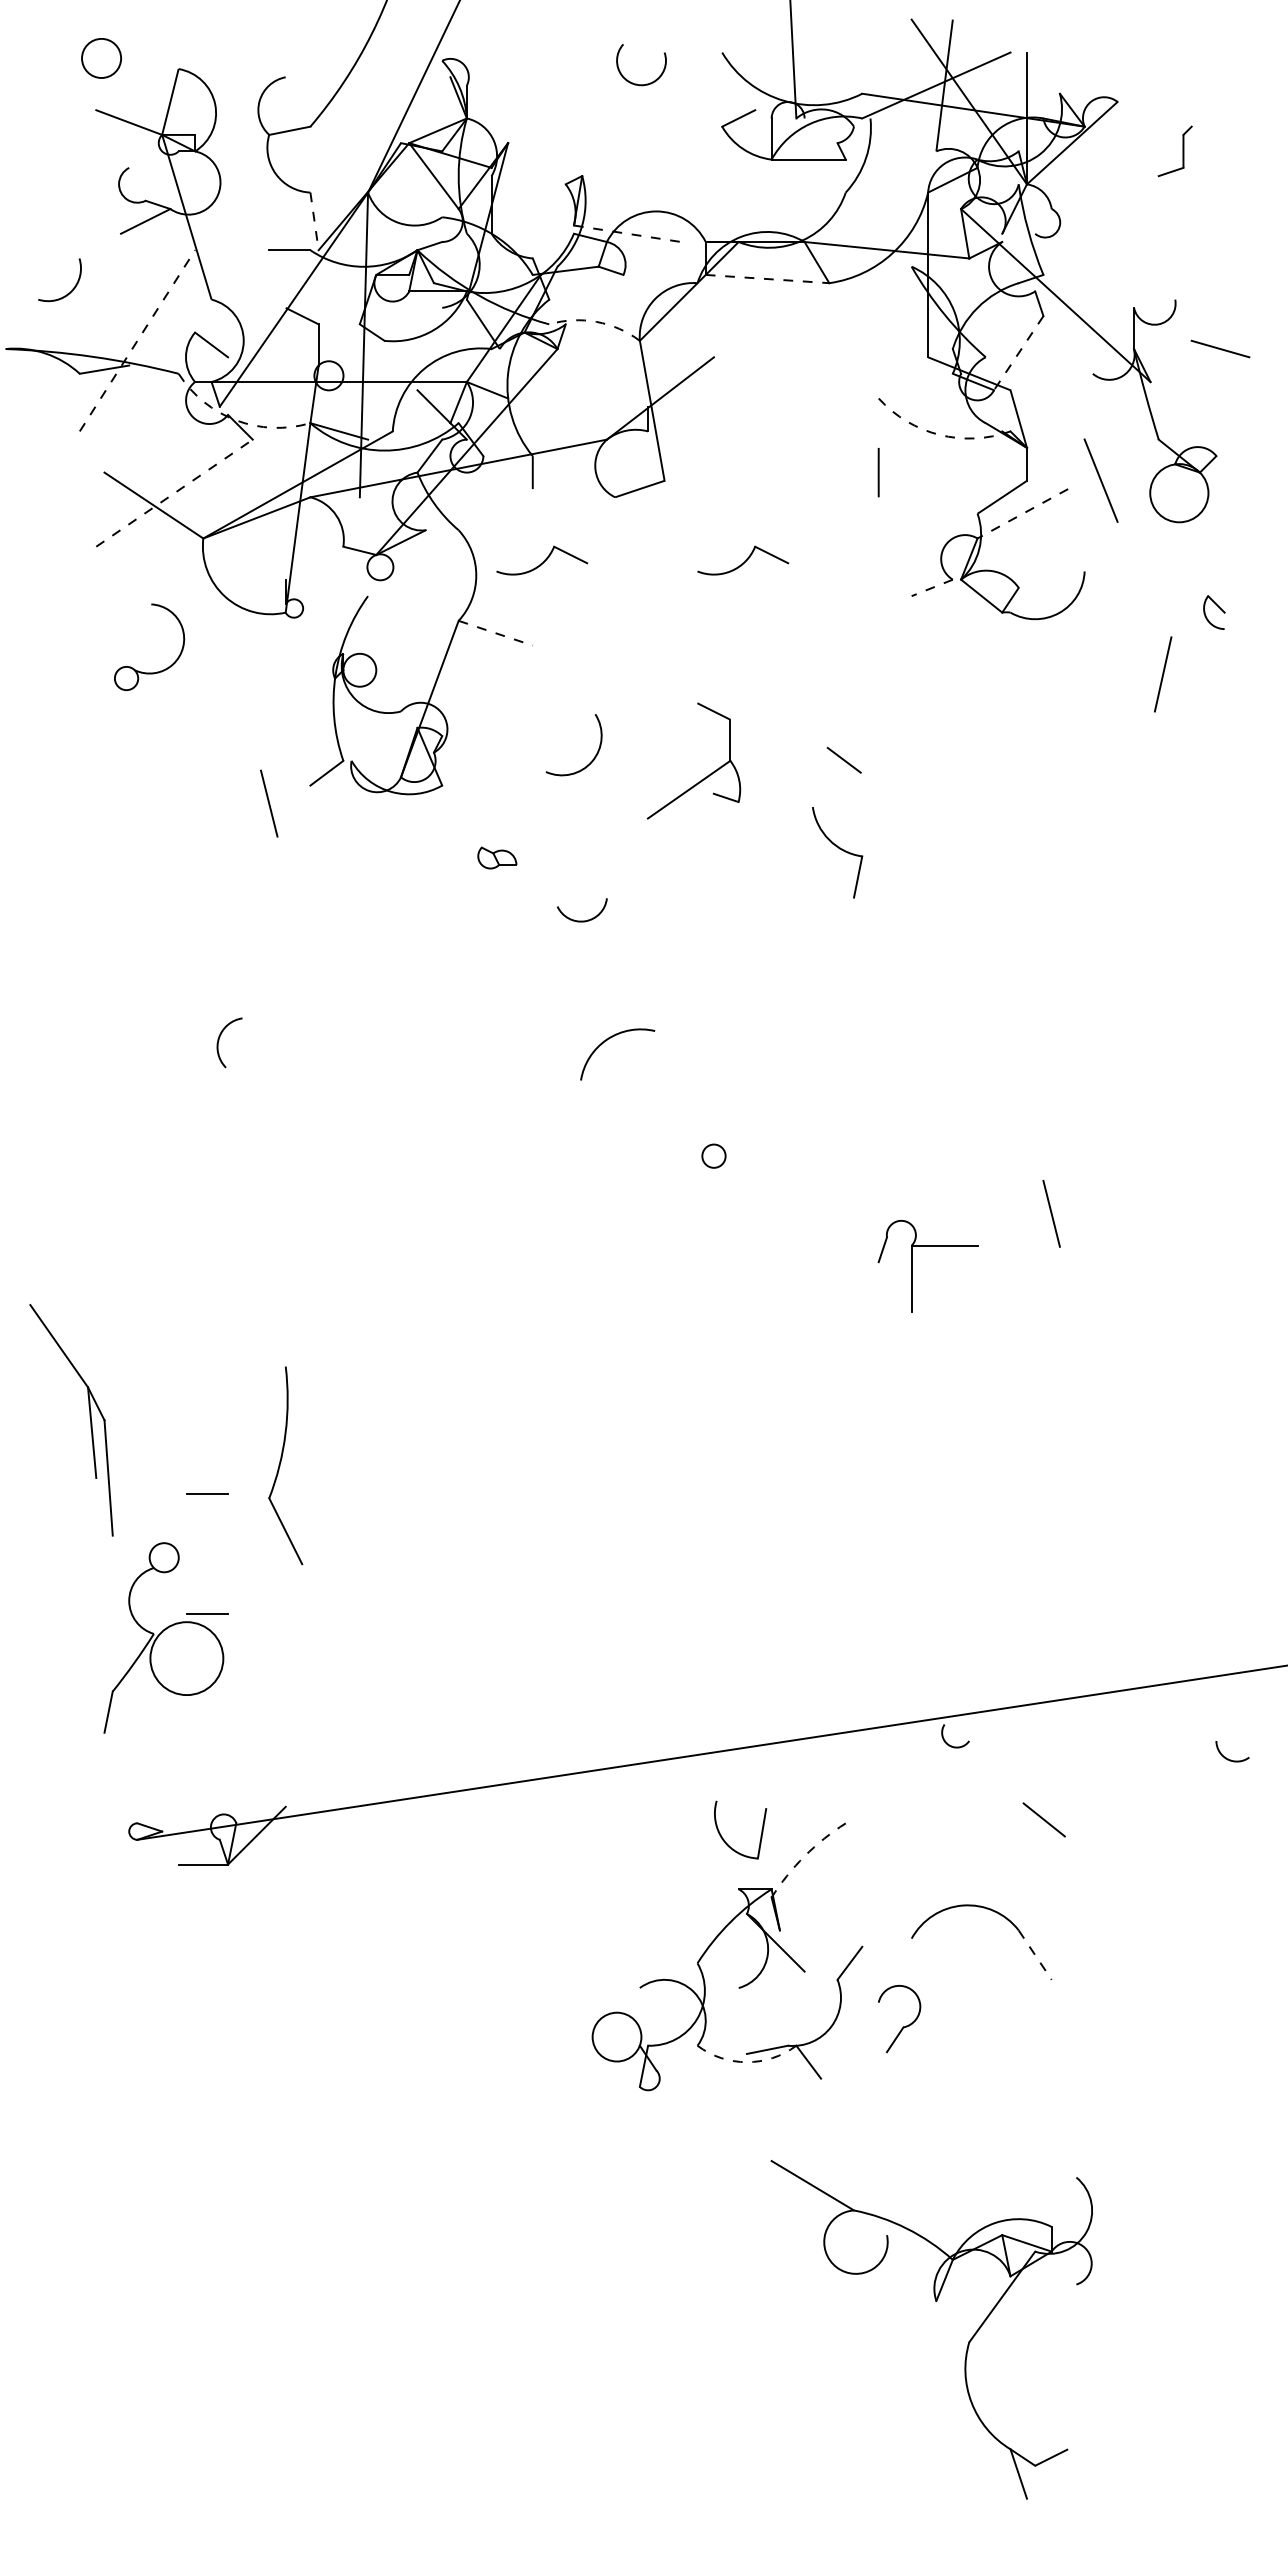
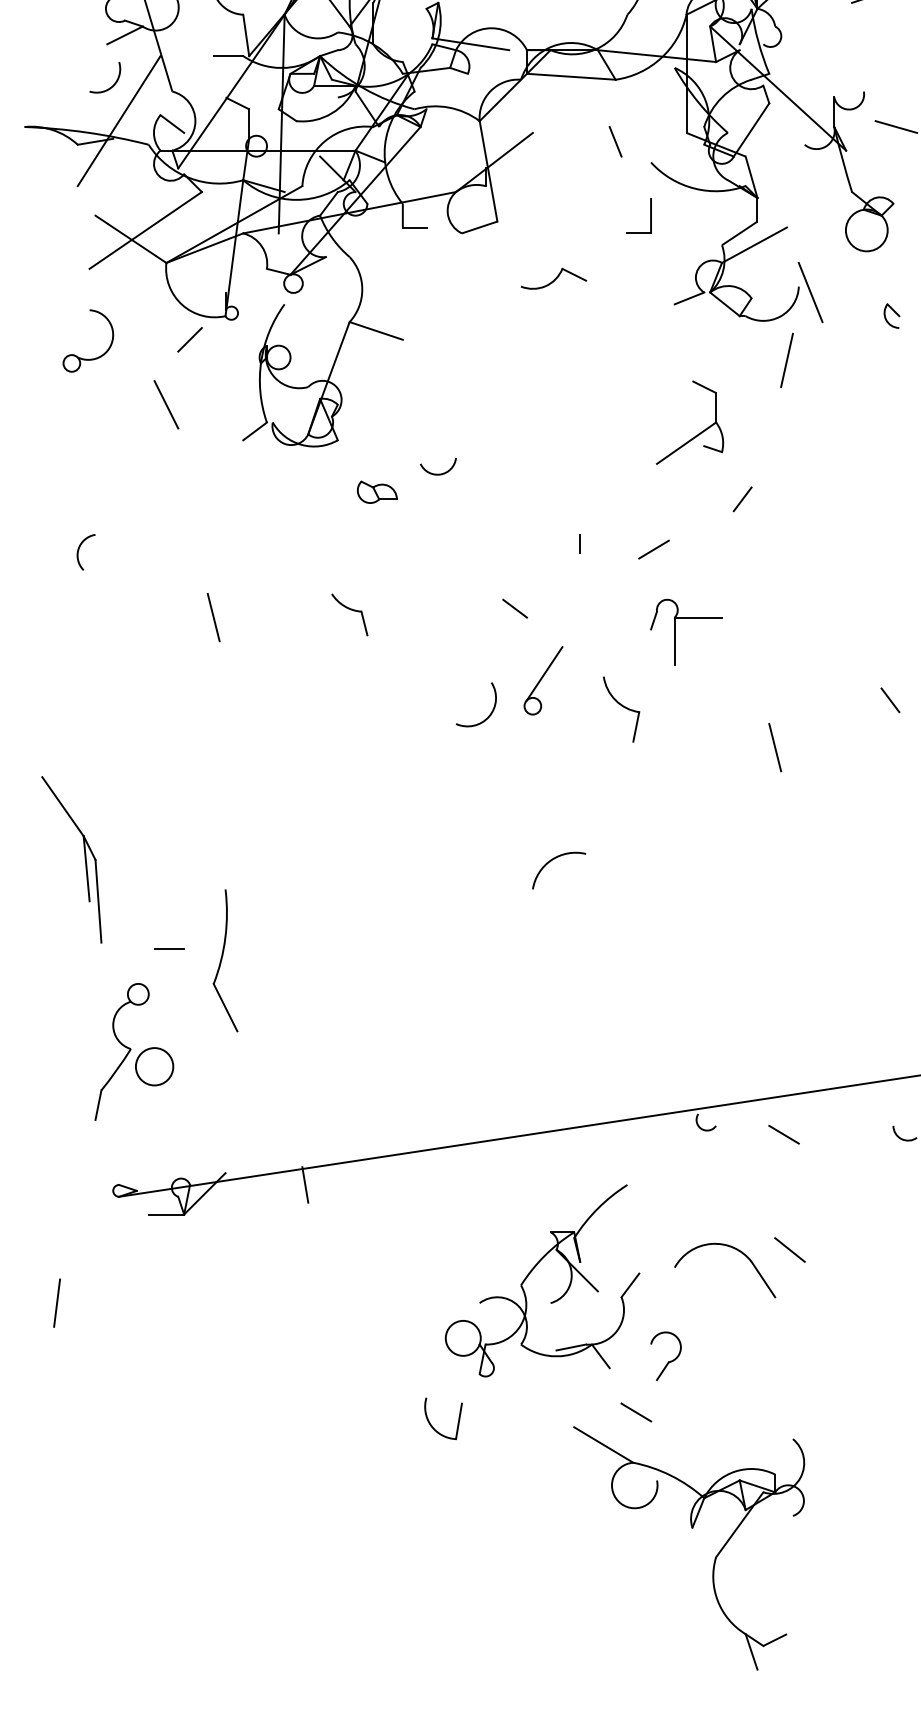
line: (314, 221) -> (246, 35), dashed -> solid
line: (628, 233) -> (471, 44), dashed -> solid
line: (767, 279) -> (571, 77), dashed -> solid
arc: (72, 288) -> (114, 83), moved
arc: (596, 321) -> (448, 107), dashed -> solid
line: (137, 340) -> (119, 120), dashed -> solid
line: (1018, 353) -> (751, 130), dashed -> solid
line: (829, 369) -> (615, 141), added
arc: (236, 420) -> (190, 178), dashed -> solid
arc: (939, 434) -> (694, 188), dashed -> solid
line: (1100, 480) -> (810, 292), moved
line: (548, 489) -> (414, 227), added
line: (174, 493) -> (145, 230), dashed -> solid
line: (861, 497) -> (638, 233), added
line: (1022, 513) -> (754, 245), dashed -> solid
part: (542, 560) -> (409, 278), removed
line: (931, 588) -> (688, 298), dashed -> solid
line: (496, 633) -> (376, 331), dashed -> solid
line: (235, 645) -> (189, 339), added
part: (142, 671) -> (83, 358), moved
line: (1163, 674) -> (787, 360), moved
line: (202, 736) -> (165, 405), added
line: (843, 759) -> (514, 608), moved
arc: (590, 761) -> (488, 716), moved
part: (704, 777) -> (697, 434), moved
line: (269, 803) -> (213, 617), moved
part: (837, 852) -> (621, 709), moved
part: (497, 857) -> (377, 491), size x1.43
line: (1006, 867) -> (742, 499), added
arc: (582, 920) -> (438, 473), moved
line: (779, 929) -> (579, 543), added
line: (882, 937) -> (653, 549), added
part: (460, 1022) -> (350, 610), added
arc: (609, 1039) -> (553, 860), moved
arc: (219, 1040) -> (78, 550), moved
line: (730, 1110) -> (544, 673), added
line: (1211, 1147) -> (889, 699), added
part: (912, 1266) -> (675, 632), moved
part: (89, 1417) -> (84, 857), moved
part: (285, 1465) -> (225, 960), moved
line: (207, 1613) -> (169, 1034), removed
circle: (186, 1658) -> (154, 1066), size x0.71
line: (1063, 1752) -> (783, 1134), added
line: (1043, 1819) -> (789, 1249), moved
line: (396, 1823) -> (305, 1185), added
part: (724, 1839) -> (432, 1425), moved
arc: (804, 1856) -> (597, 1208), dashed -> solid
line: (1035, 1955) -> (763, 1279), dashed -> solid
line: (50, 1988) -> (56, 1303), added
part: (902, 2026) -> (668, 1361), moved
arc: (746, 2062) -> (556, 1356), dashed -> solid
line: (857, 2140) -> (635, 1412), added

